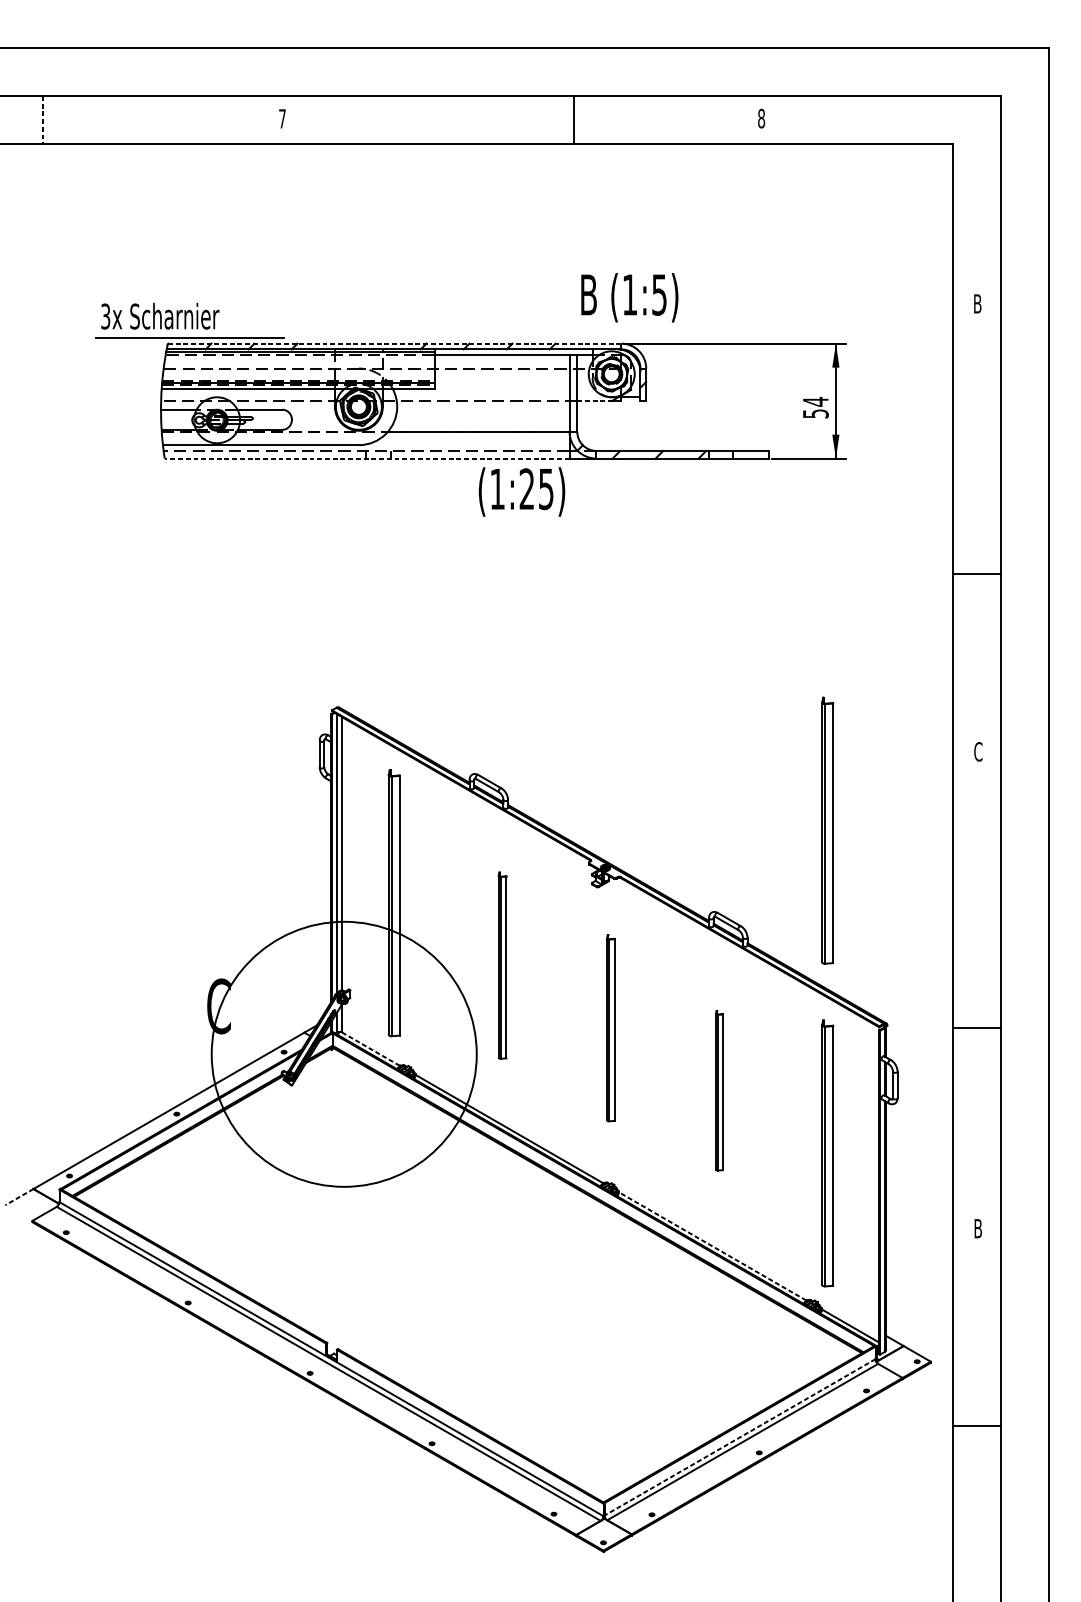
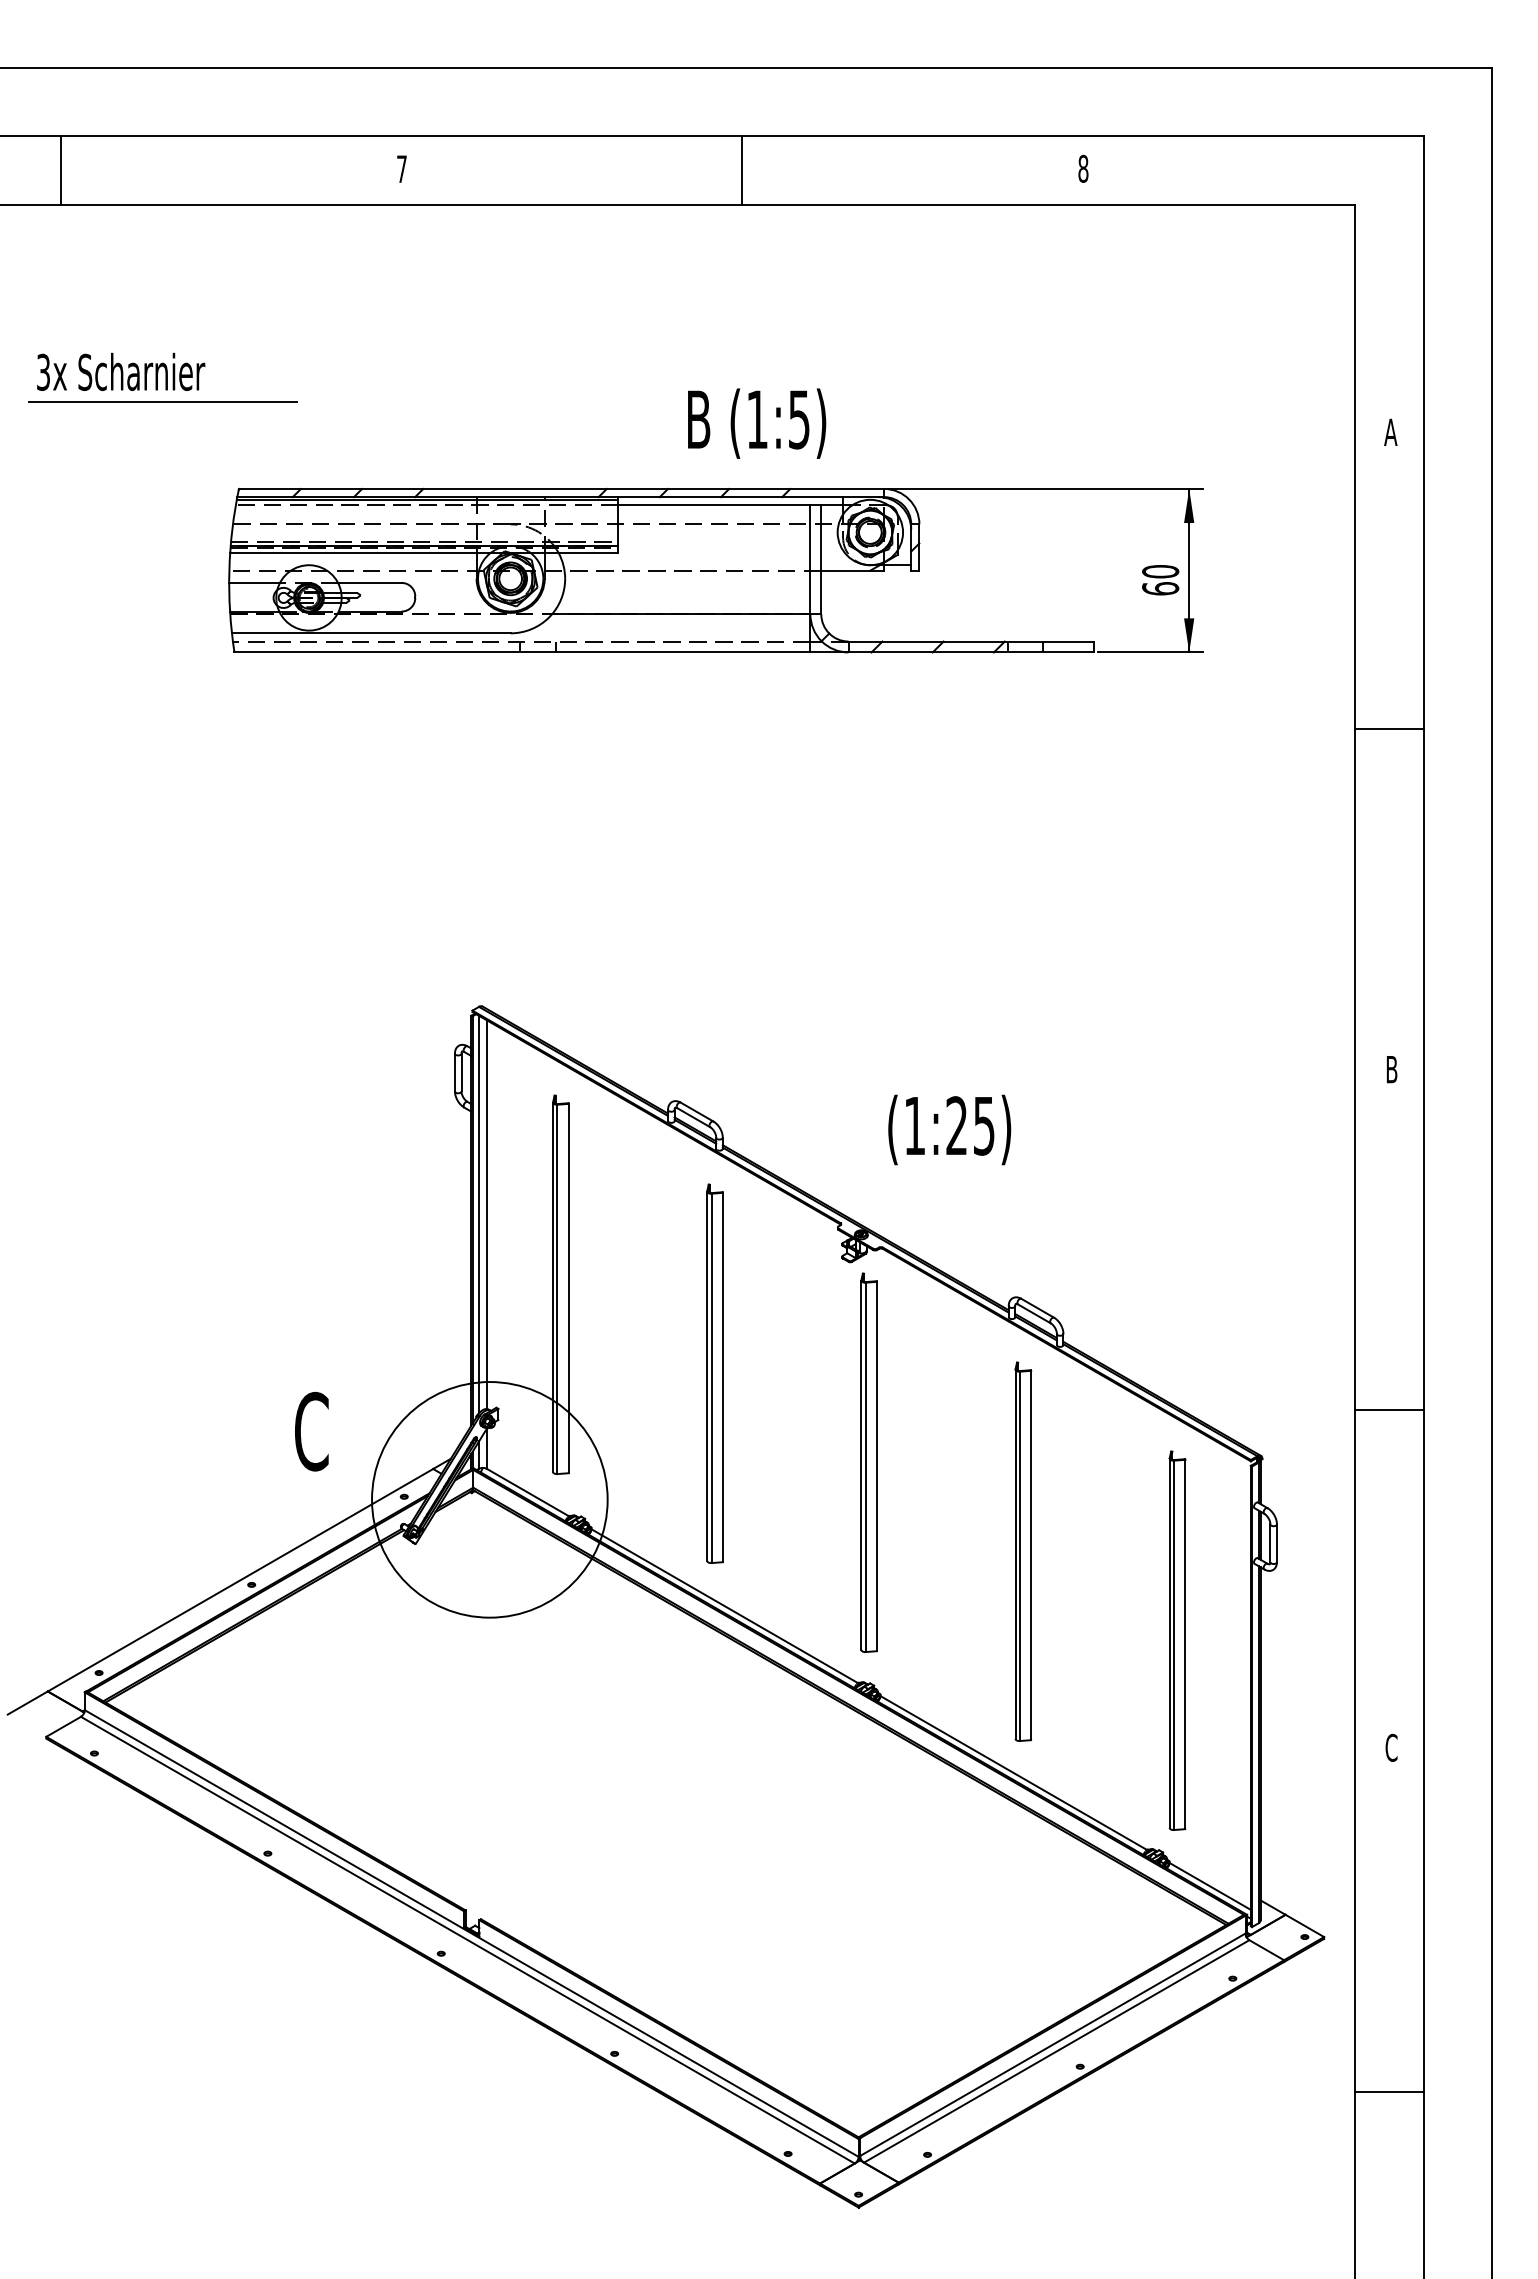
line: (573, 119) -> (742, 170), moved
line: (43, 120) -> (61, 171), dashed -> solid
text: (630, 297) -> (757, 423), moved
text: (977, 303) -> (1390, 431), B -> A
part: (189, 320) -> (162, 377), moved
line: (393, 343) -> (560, 488), dashed -> solid
line: (594, 400) -> (845, 570), dashed -> solid
text: (815, 407) -> (1160, 579), 54 -> 60
line: (367, 458) -> (522, 652), dashed -> solid
text: (521, 491) -> (949, 1129), moved
line: (976, 574) -> (1389, 729), moved
text: (978, 751) -> (1391, 1069), C -> B
part: (827, 830) -> (1177, 1181), removed
part: (502, 965) -> (714, 1373), size x1.43
part: (610, 1028) -> (868, 1462), size x1.43
line: (976, 1028) -> (1389, 1410), moved
line: (370, 1049) -> (527, 1492), dashed -> solid
circle: (344, 1054) -> (489, 1499), size x0.62
part: (719, 1090) -> (1023, 1551), size x1.67
line: (19, 1197) -> (27, 1703), dashed -> solid
text: (978, 1228) -> (1391, 1747), B -> C
line: (712, 1245) -> (1013, 1772), dashed -> solid
line: (976, 1425) -> (1389, 2091), moved
line: (739, 1437) -> (1052, 2045), dashed -> solid

